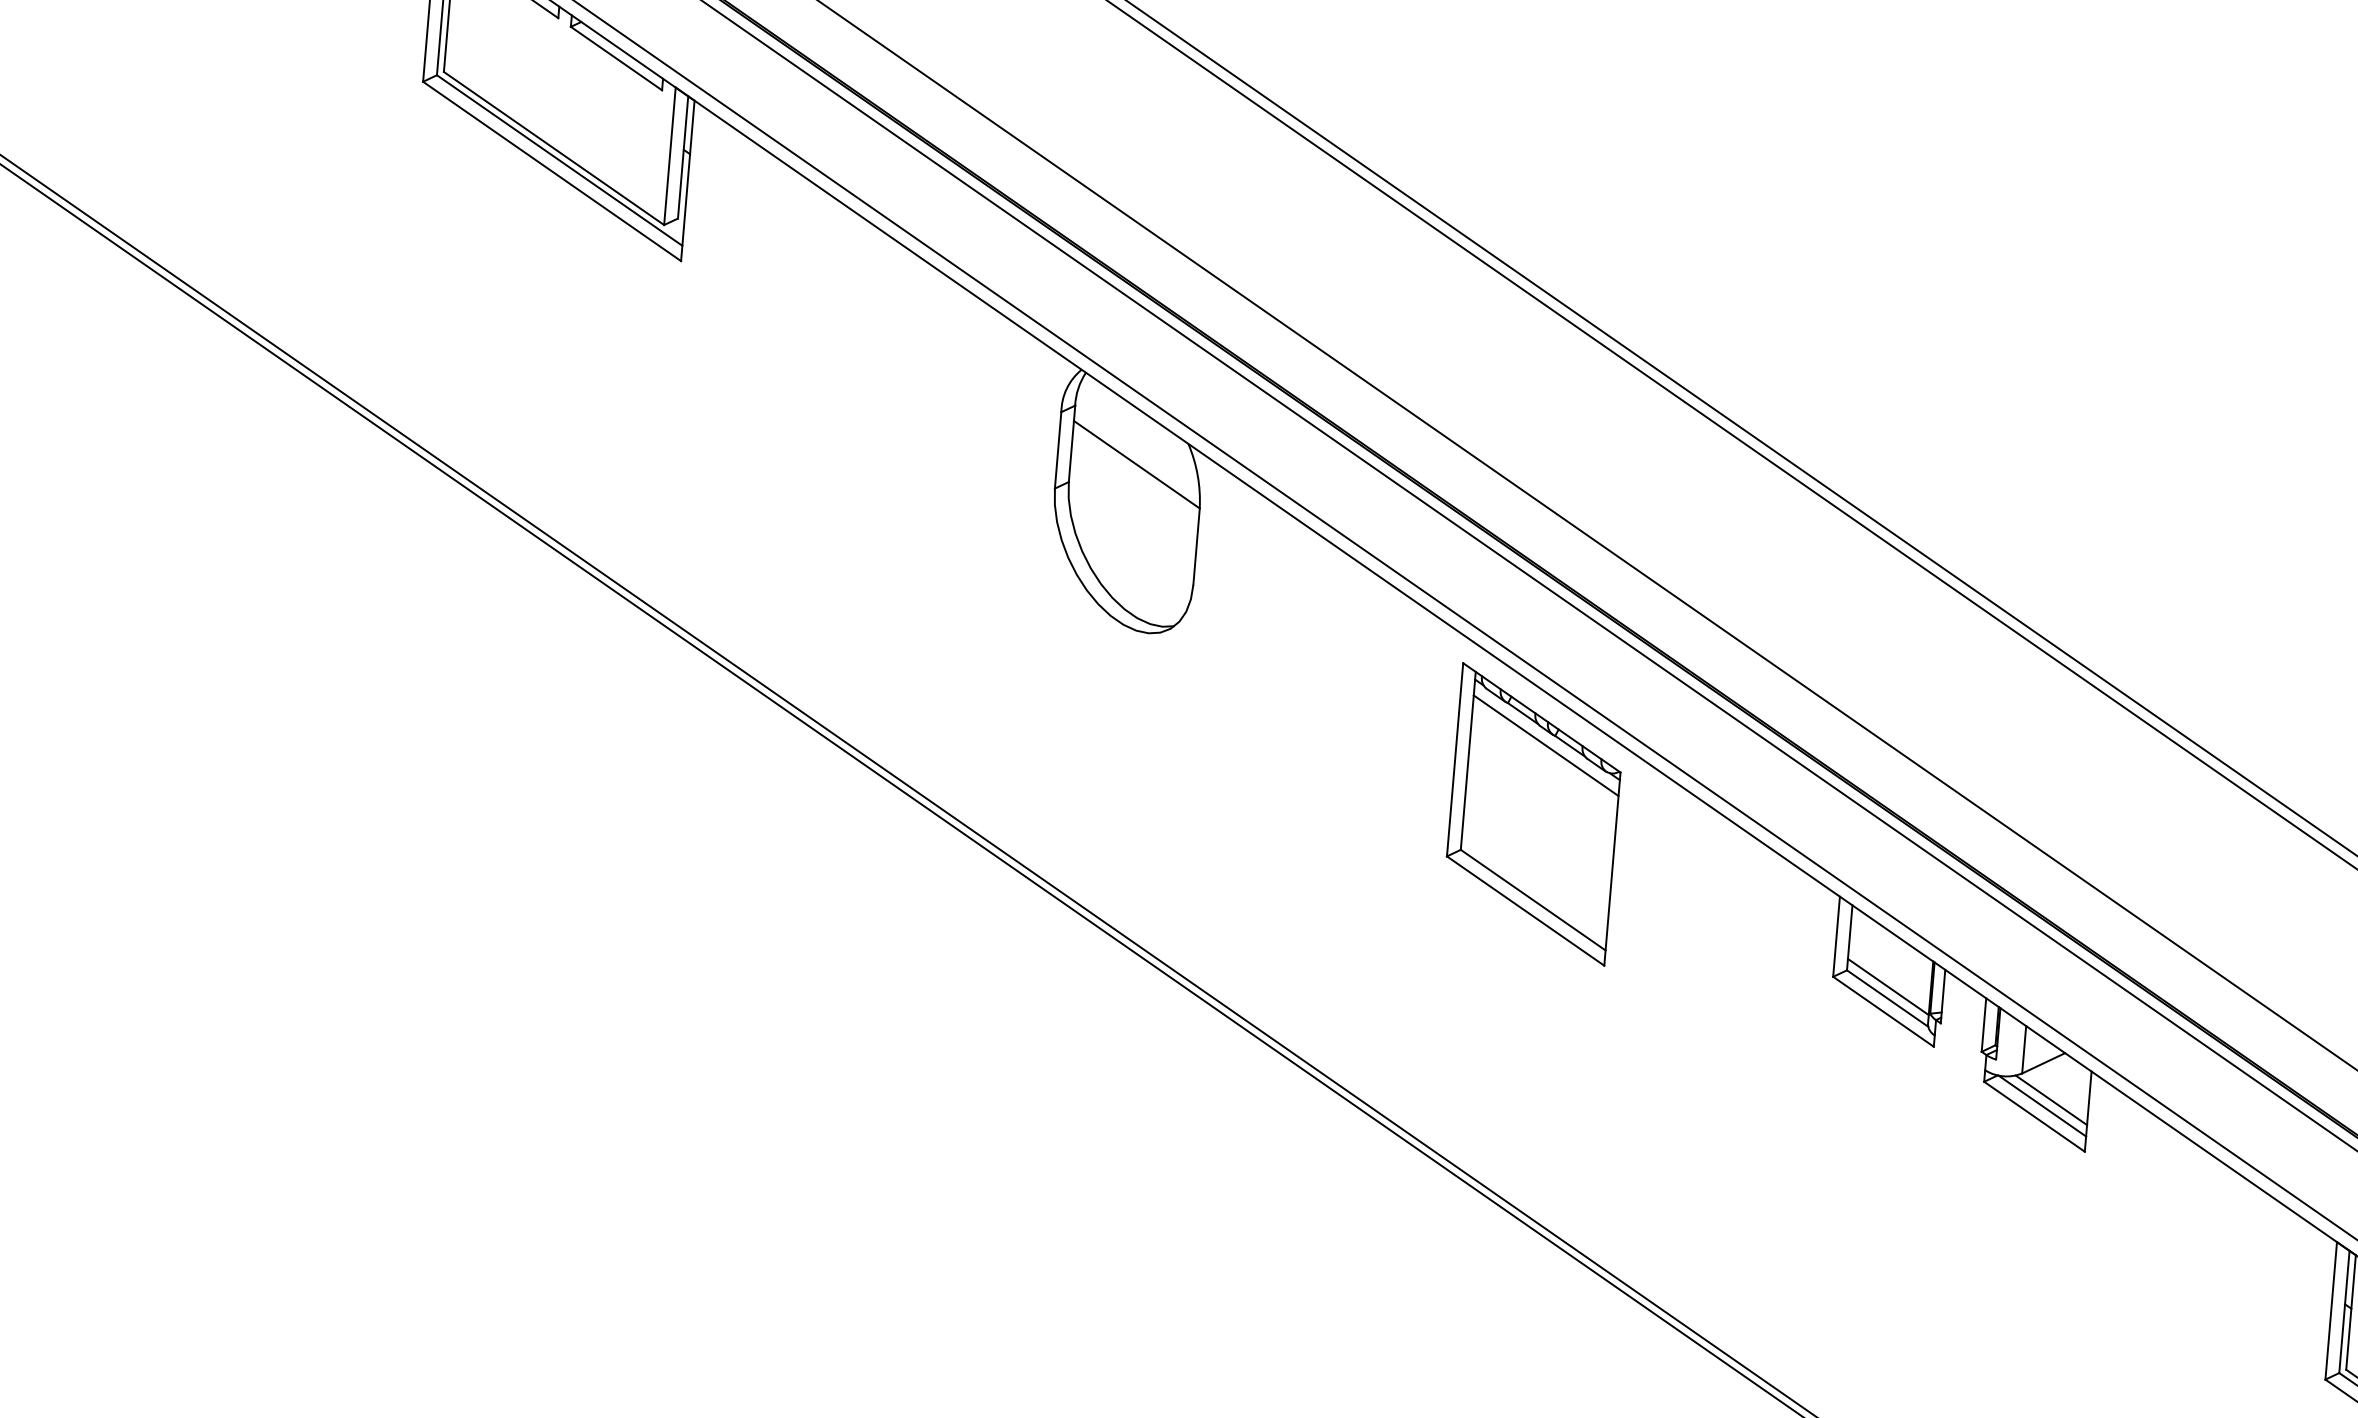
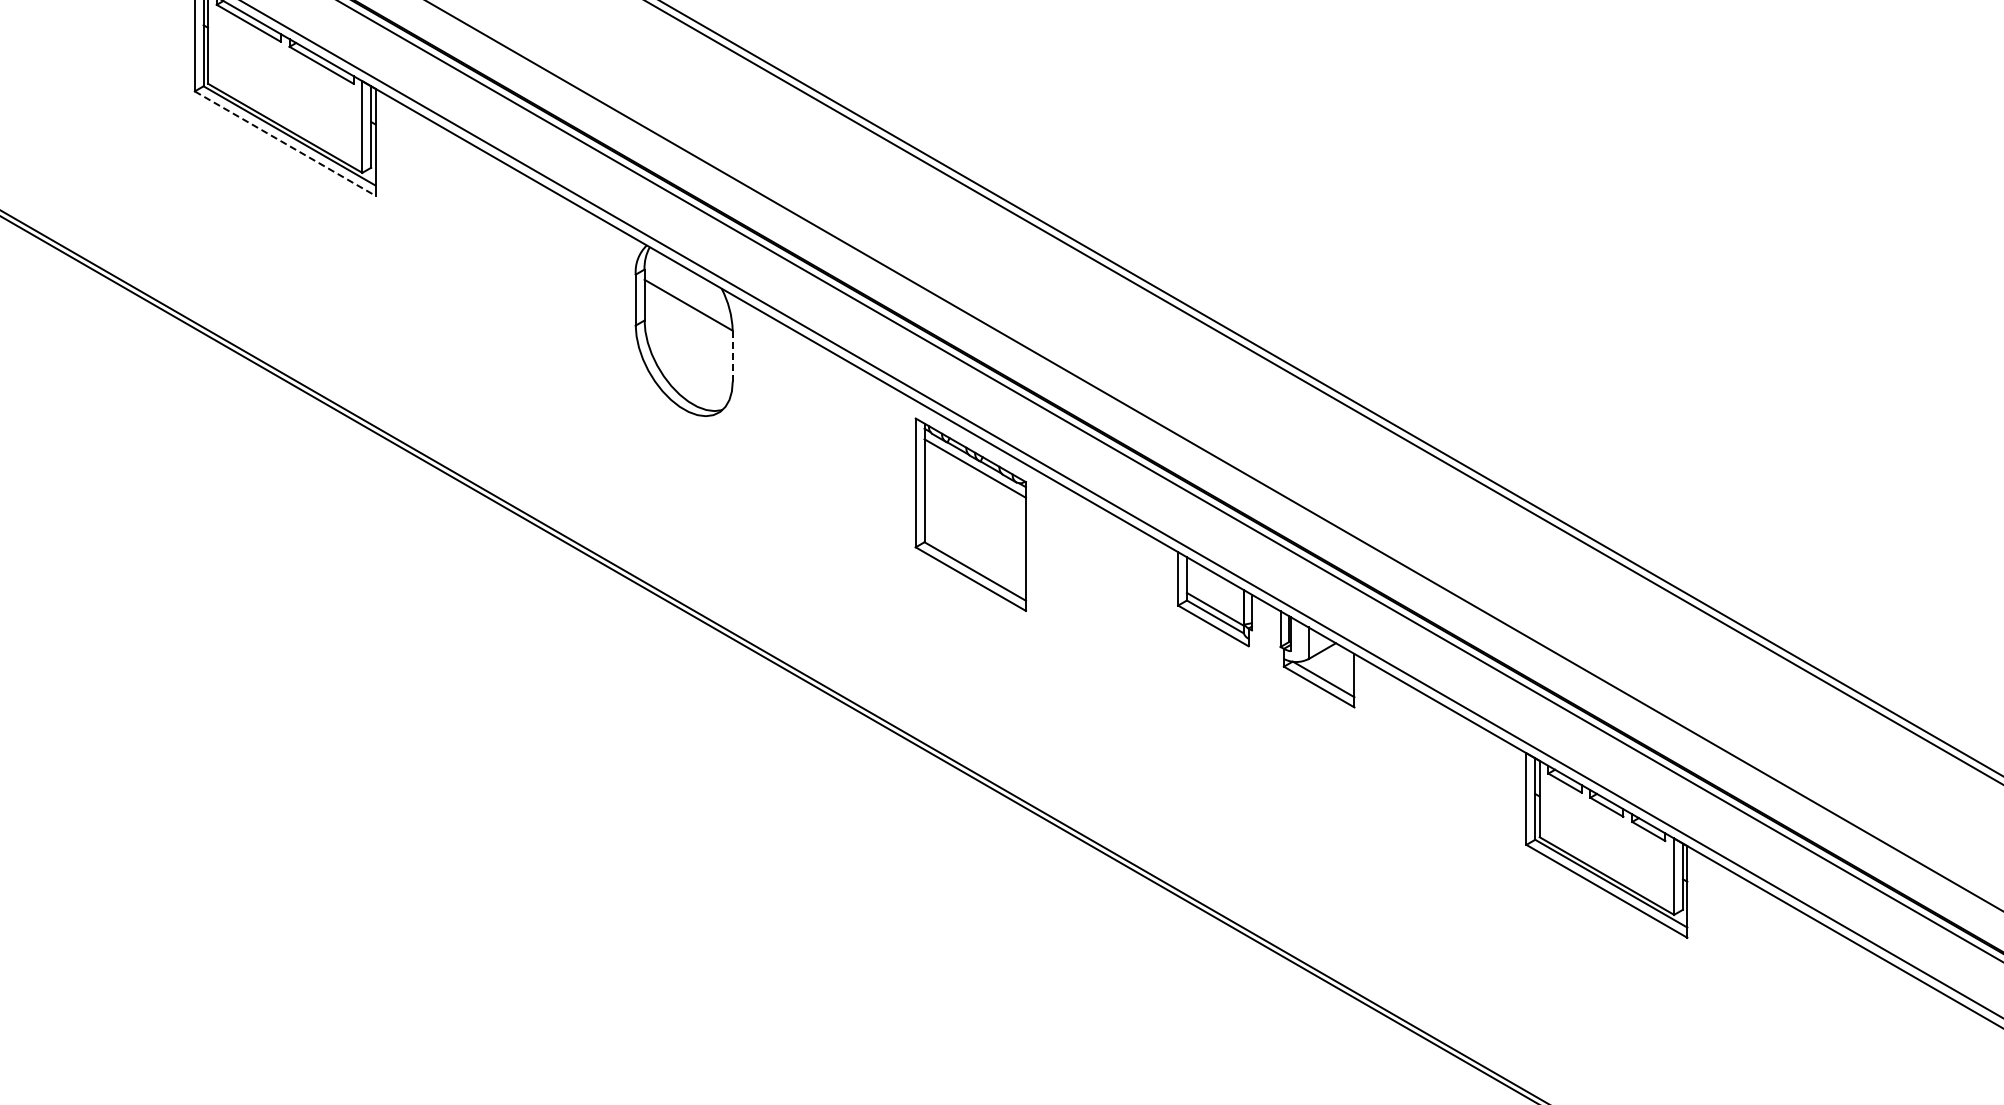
line: (552, 171) -> (285, 143), solid -> dashed
line: (1196, 547) -> (732, 356), solid -> dashed
line: (2051, 1099) -> (1329, 674), removed

